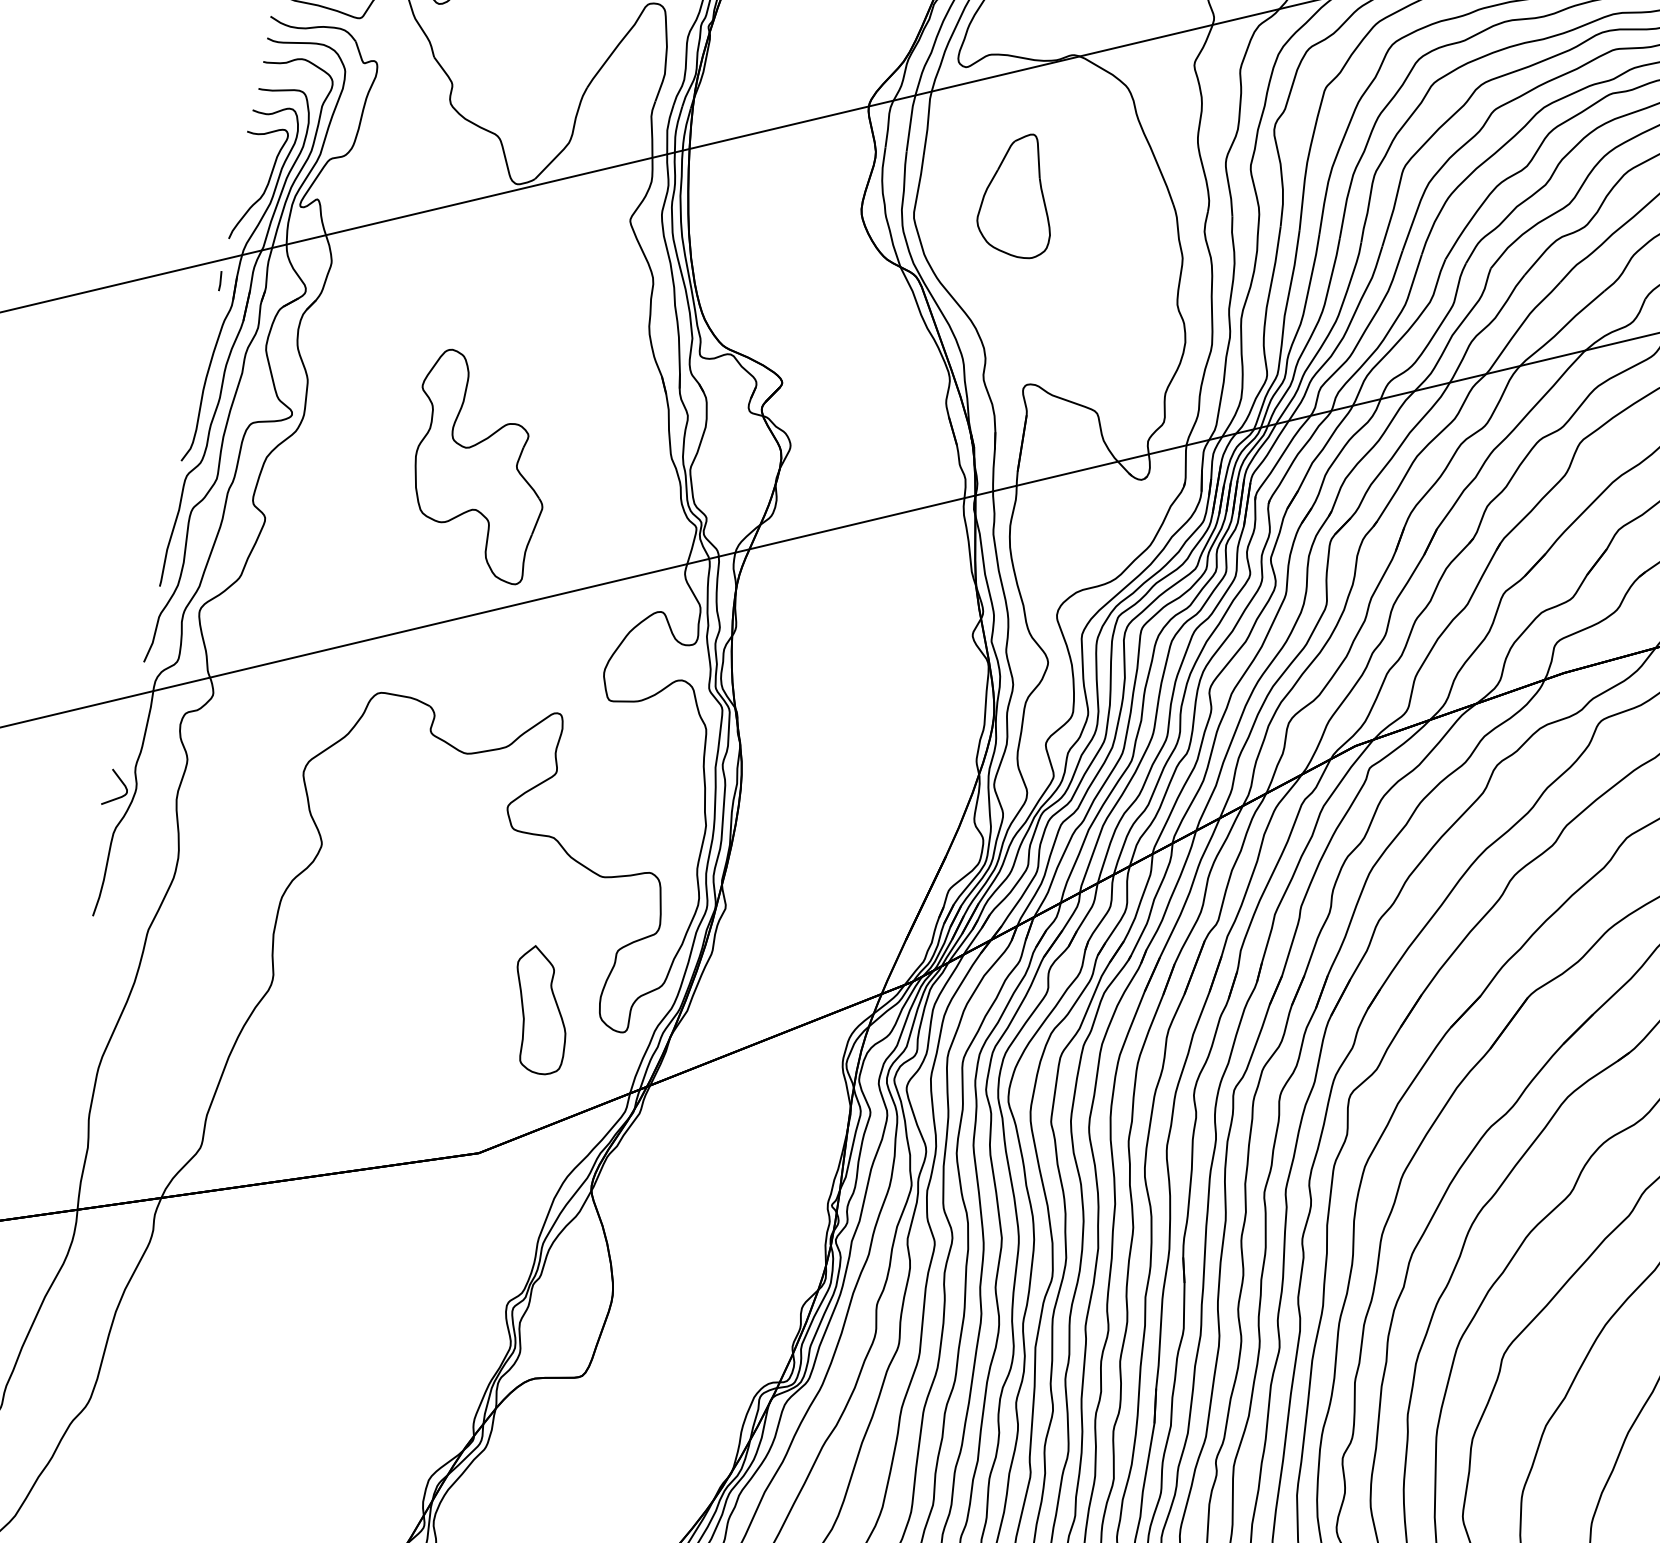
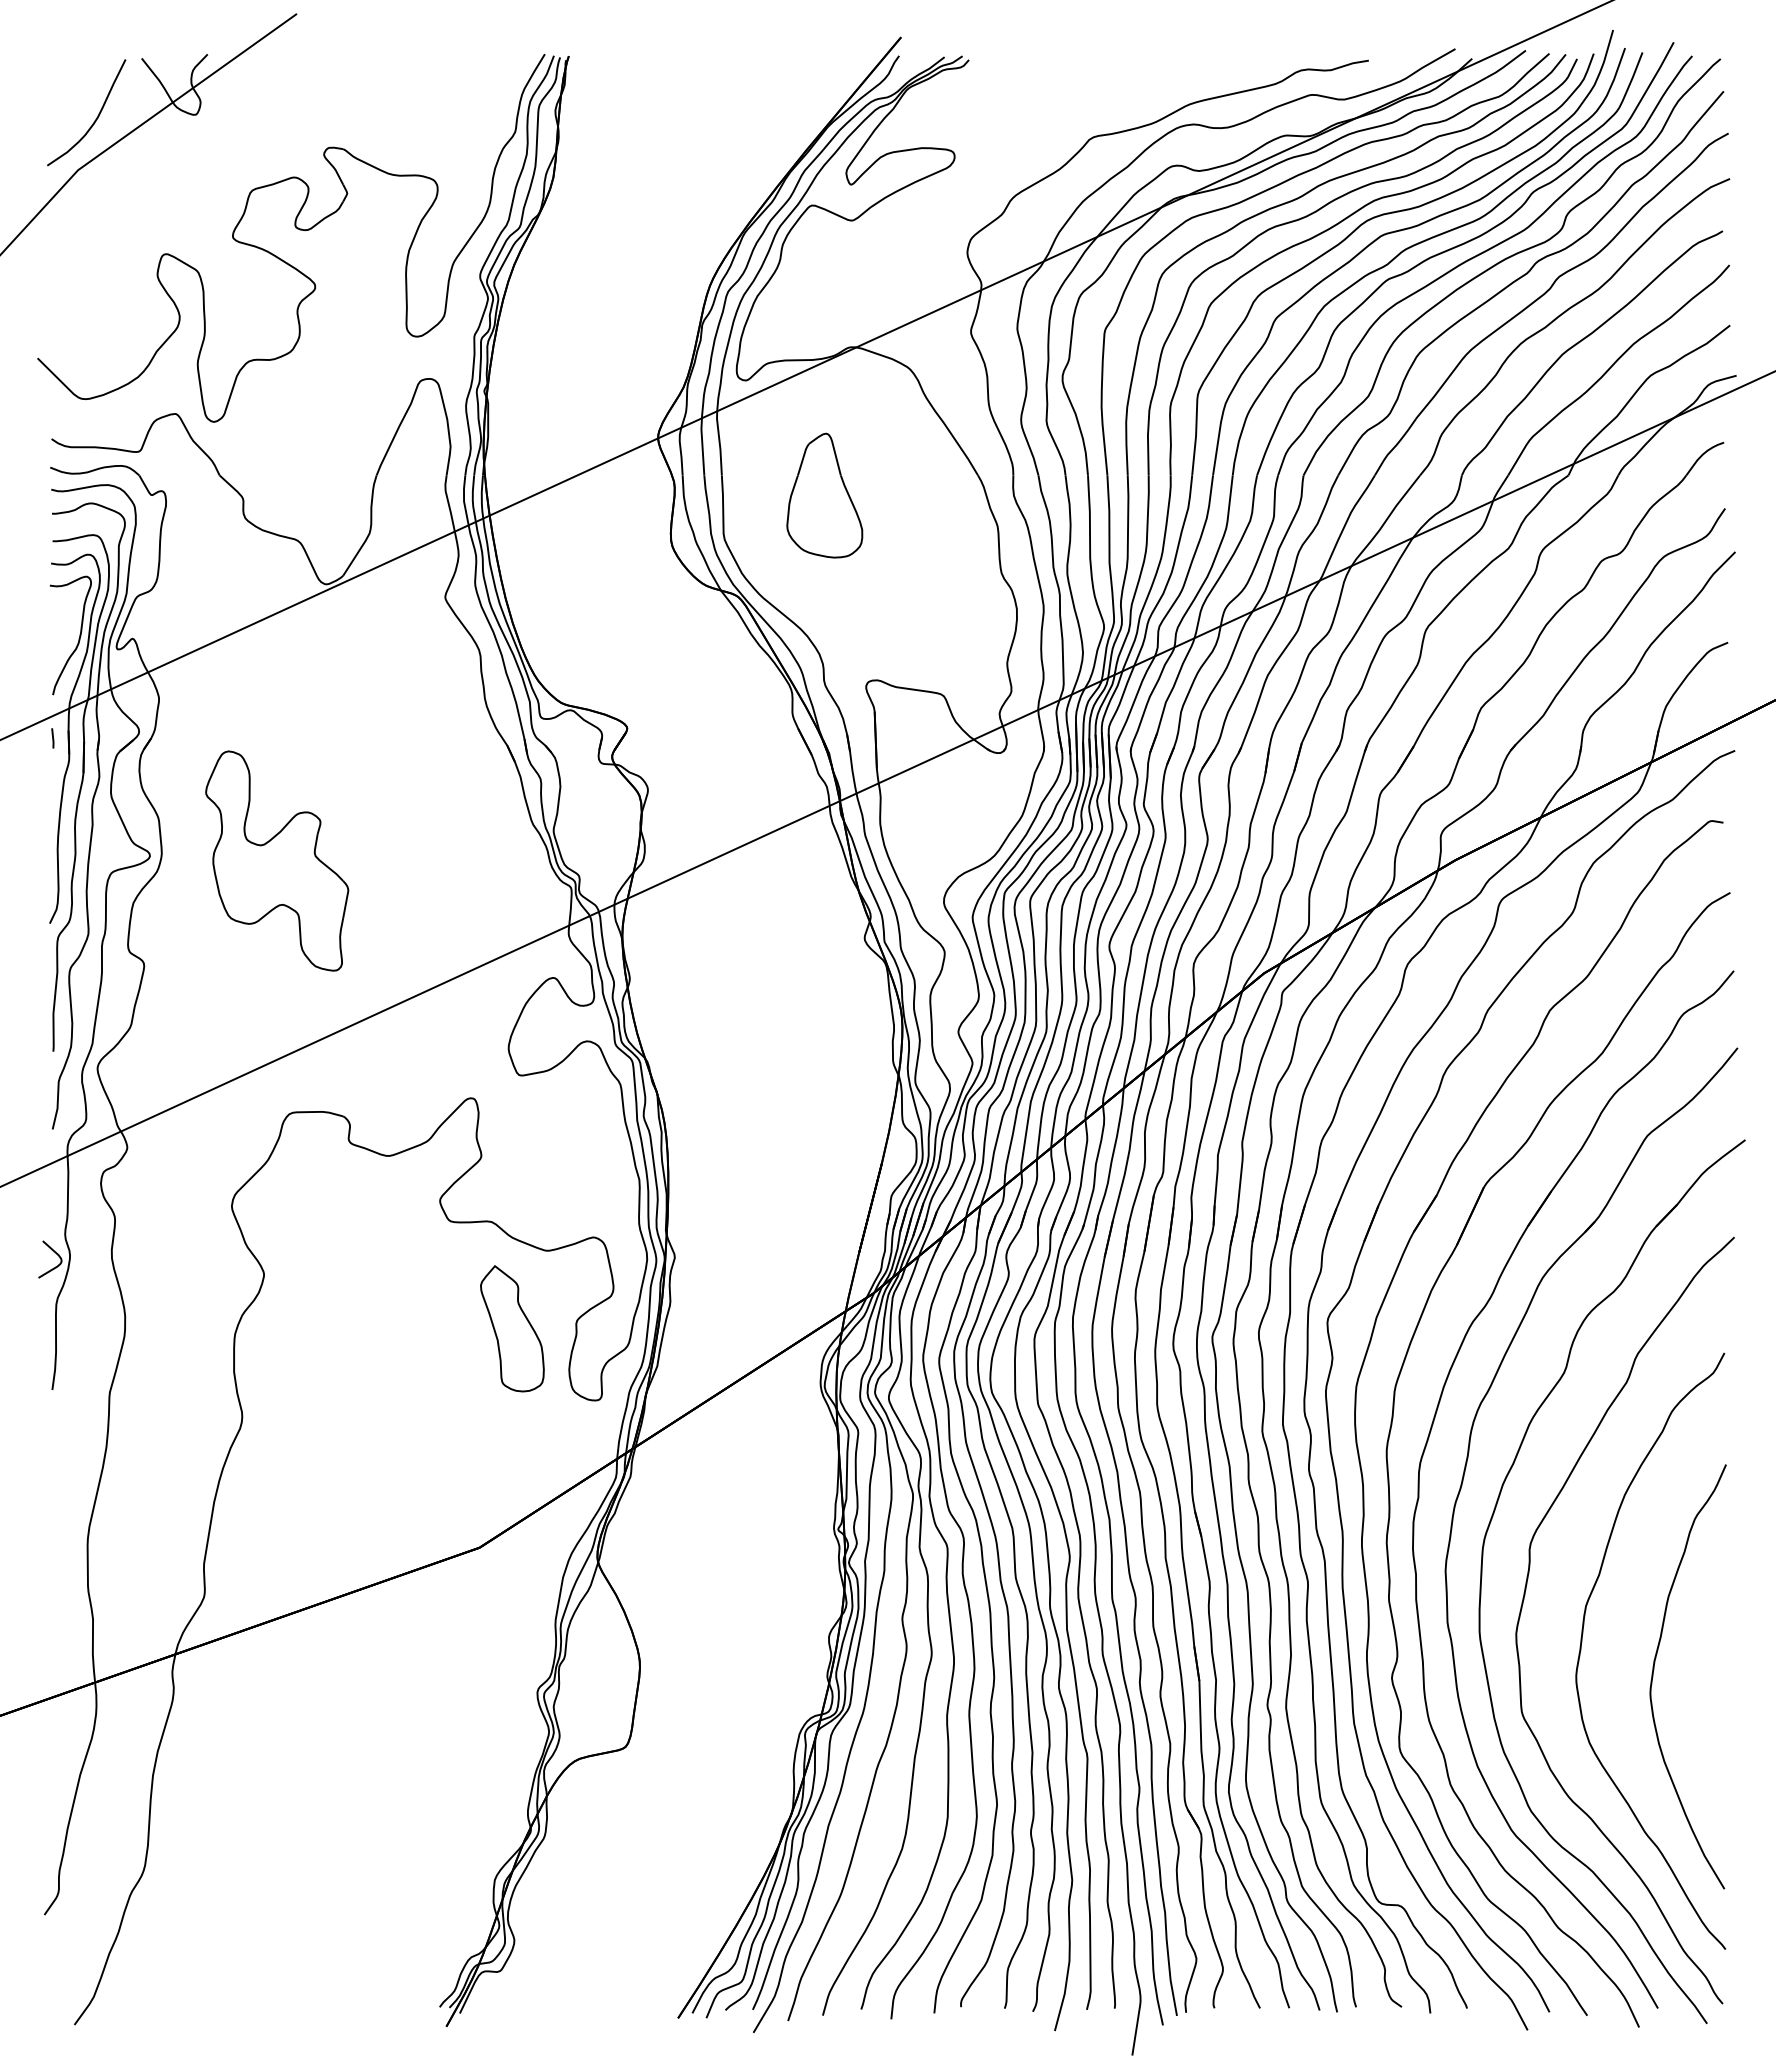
part: (479, 465) -> (277, 860), moved
part: (540, 1010) -> (512, 1328), moved

